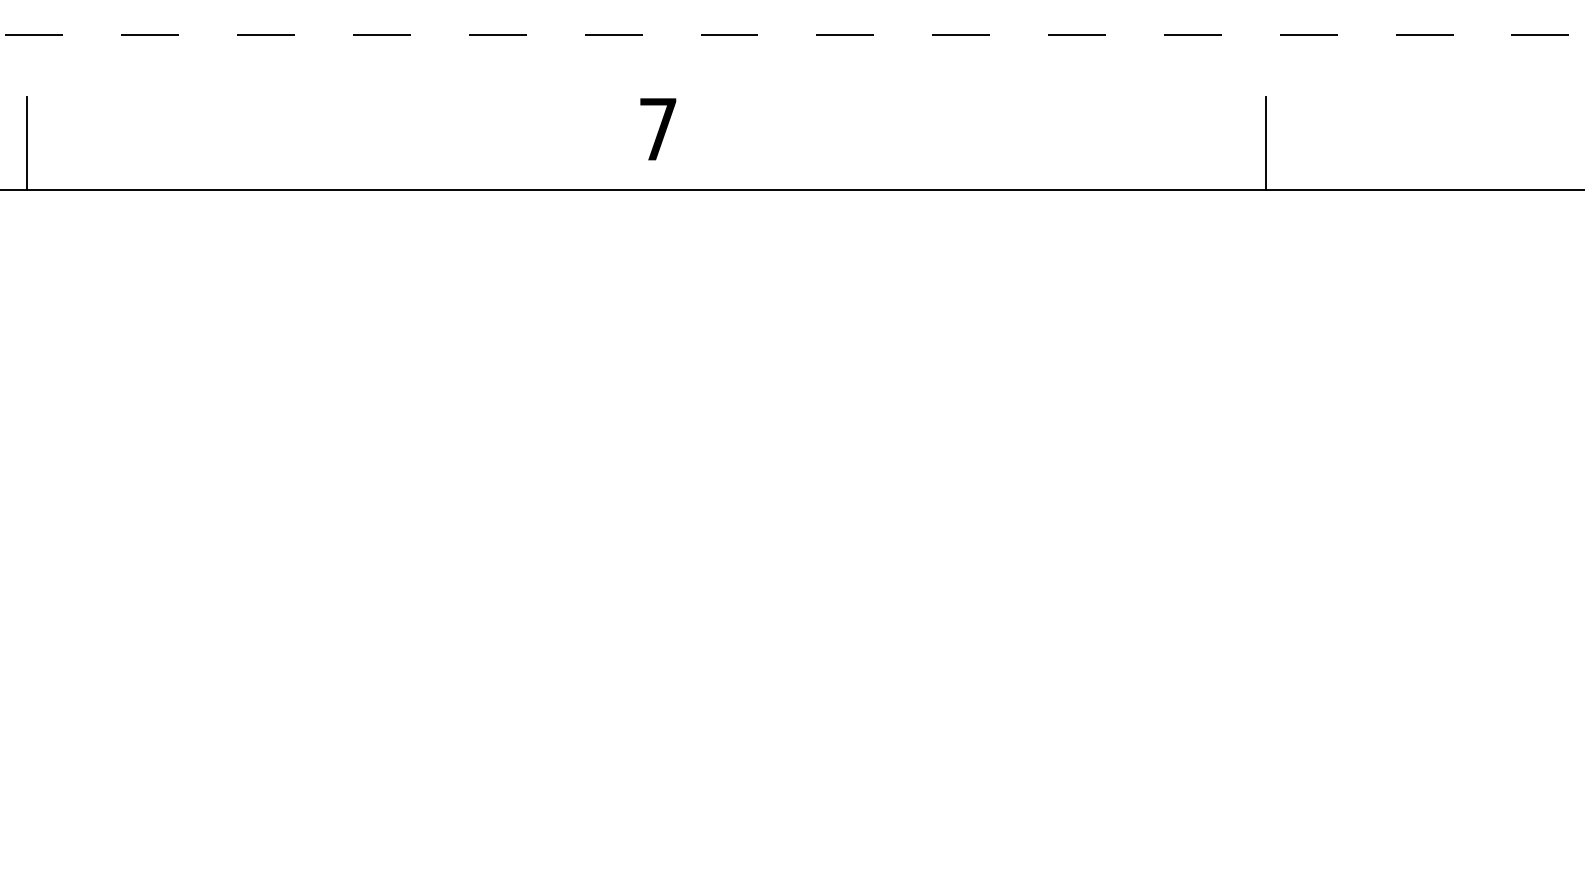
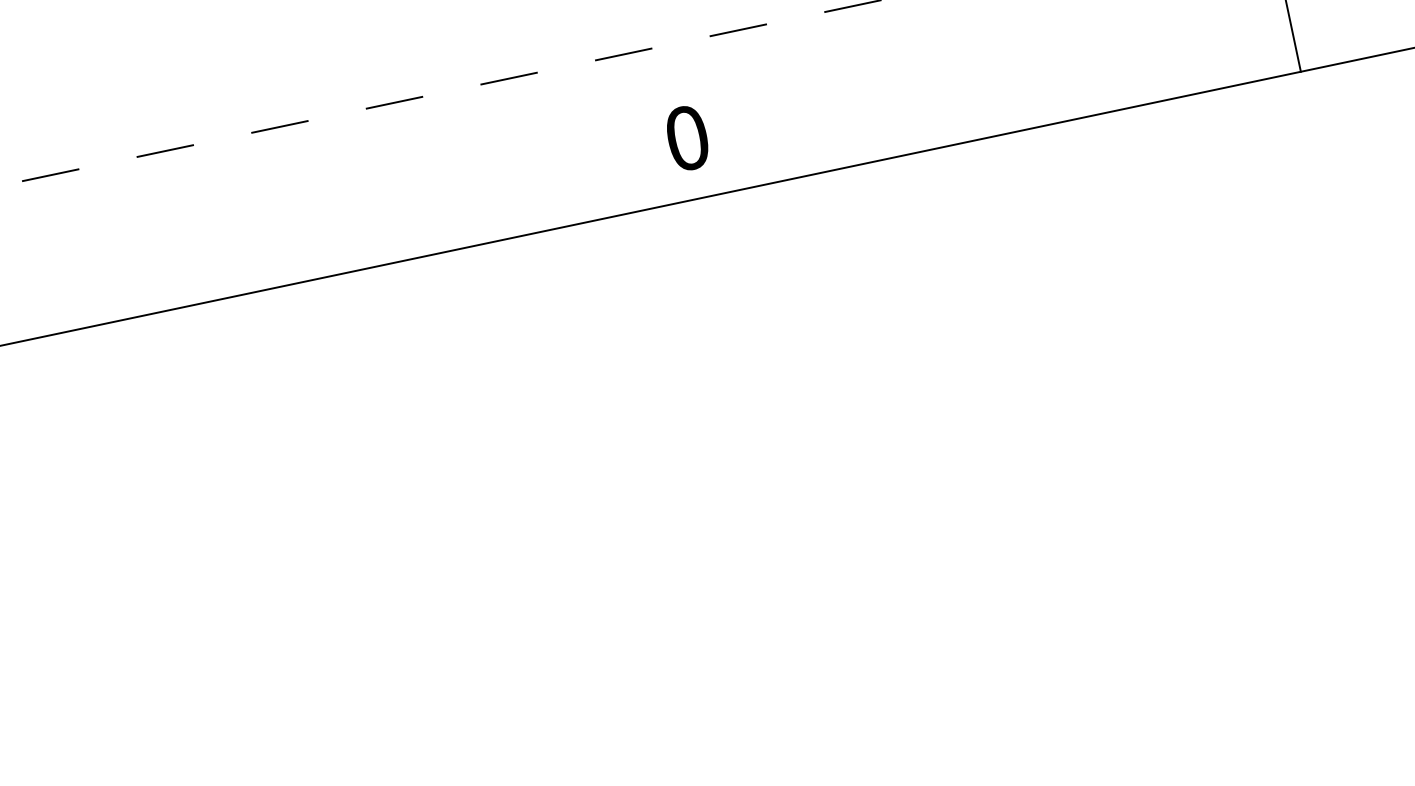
text: (658, 129) -> (687, 138), 7 -> 0
line: (26, 143) -> (65, 283), removed

